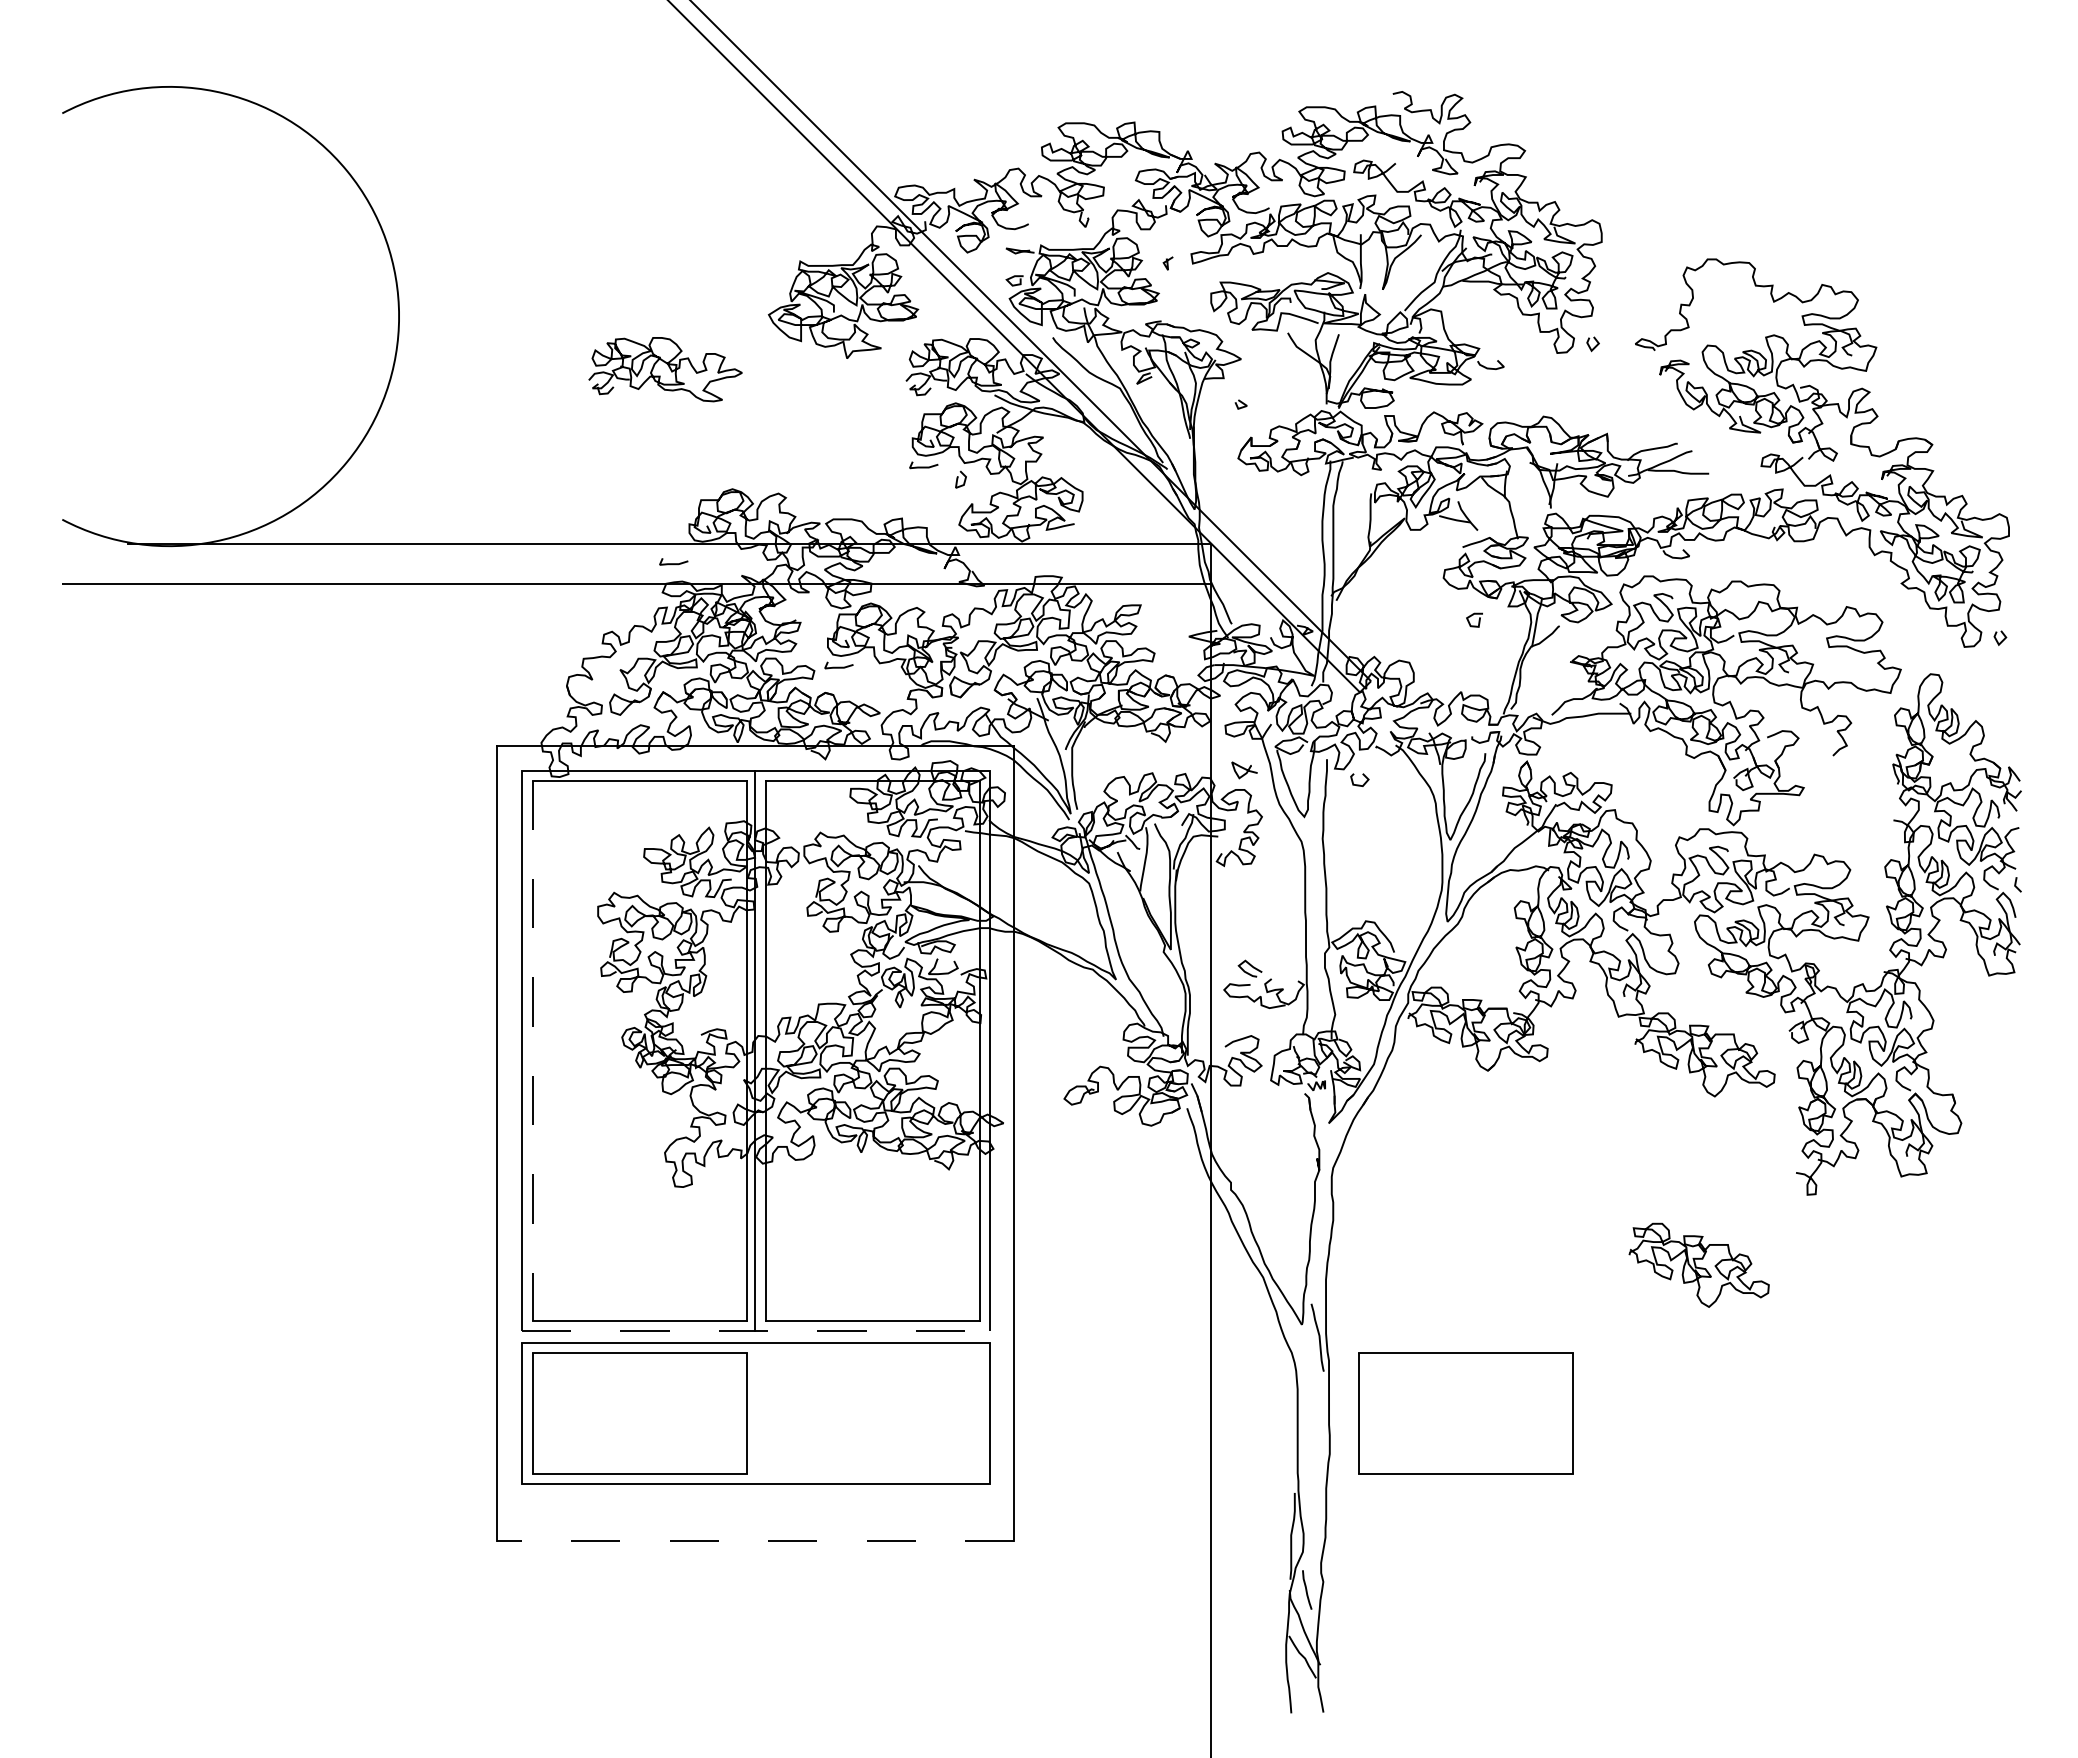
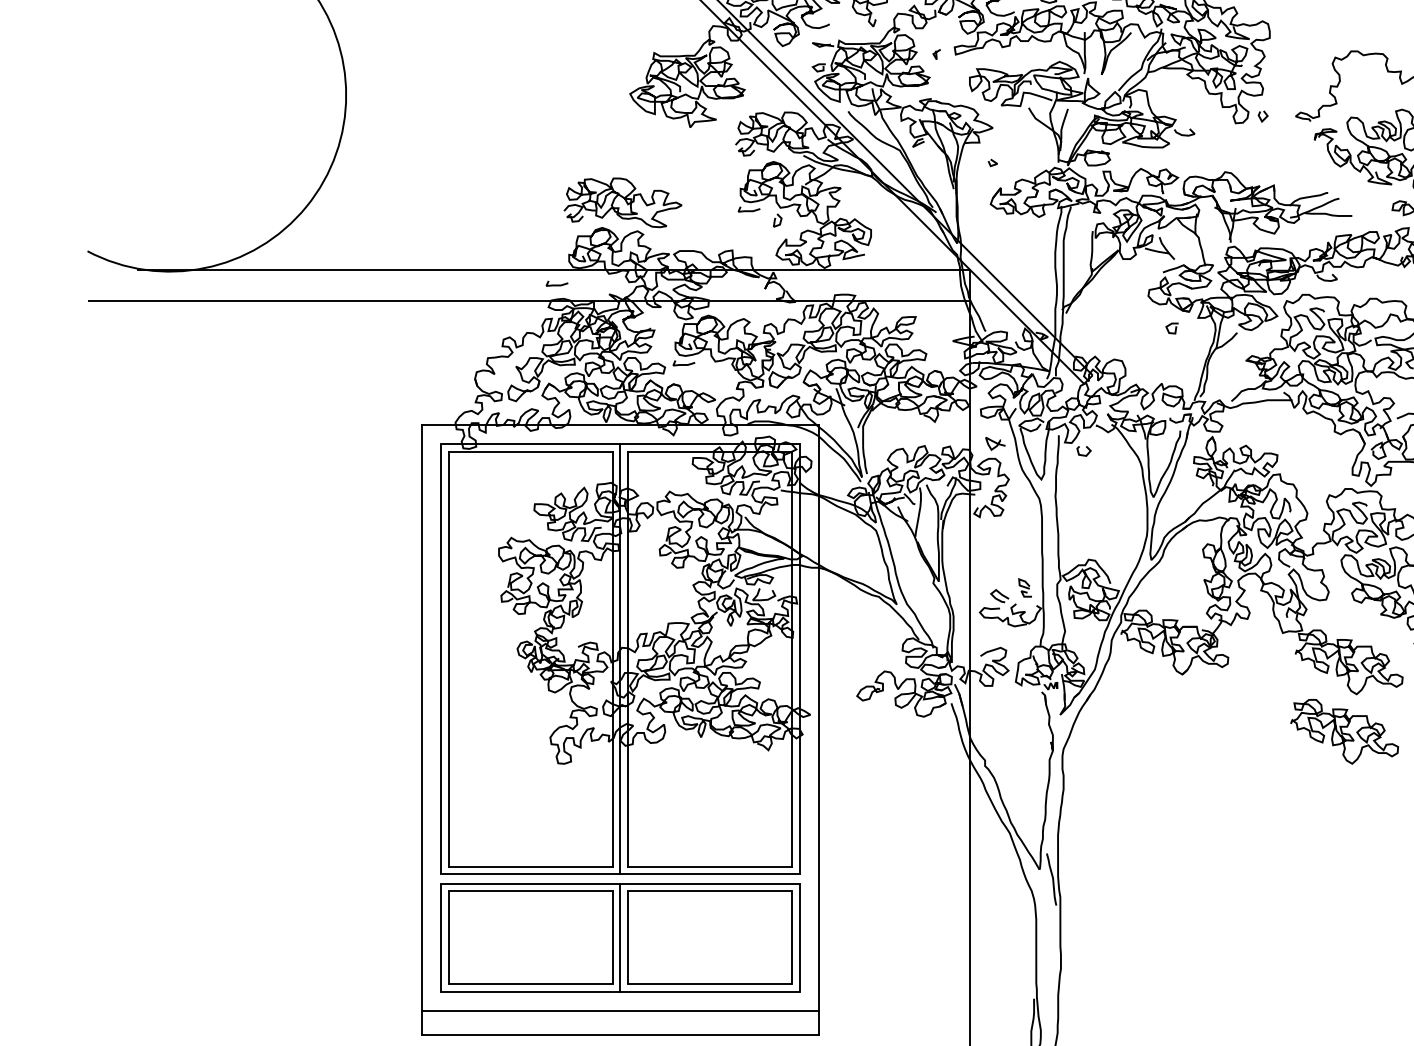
part: (665, 369) -> (622, 202), moved
part: (1283, 957) -> (1025, 587), added
line: (533, 1051) -> (449, 659), dashed -> solid
curve: (1696, 1265) -> (1342, 731), moved
line: (755, 1330) -> (619, 873), dashed -> solid
line: (755, 1413) -> (619, 937), added
part: (1465, 1413) -> (709, 937), moved
line: (755, 1508) -> (619, 1010), added
line: (755, 1540) -> (619, 1035), dashed -> solid

